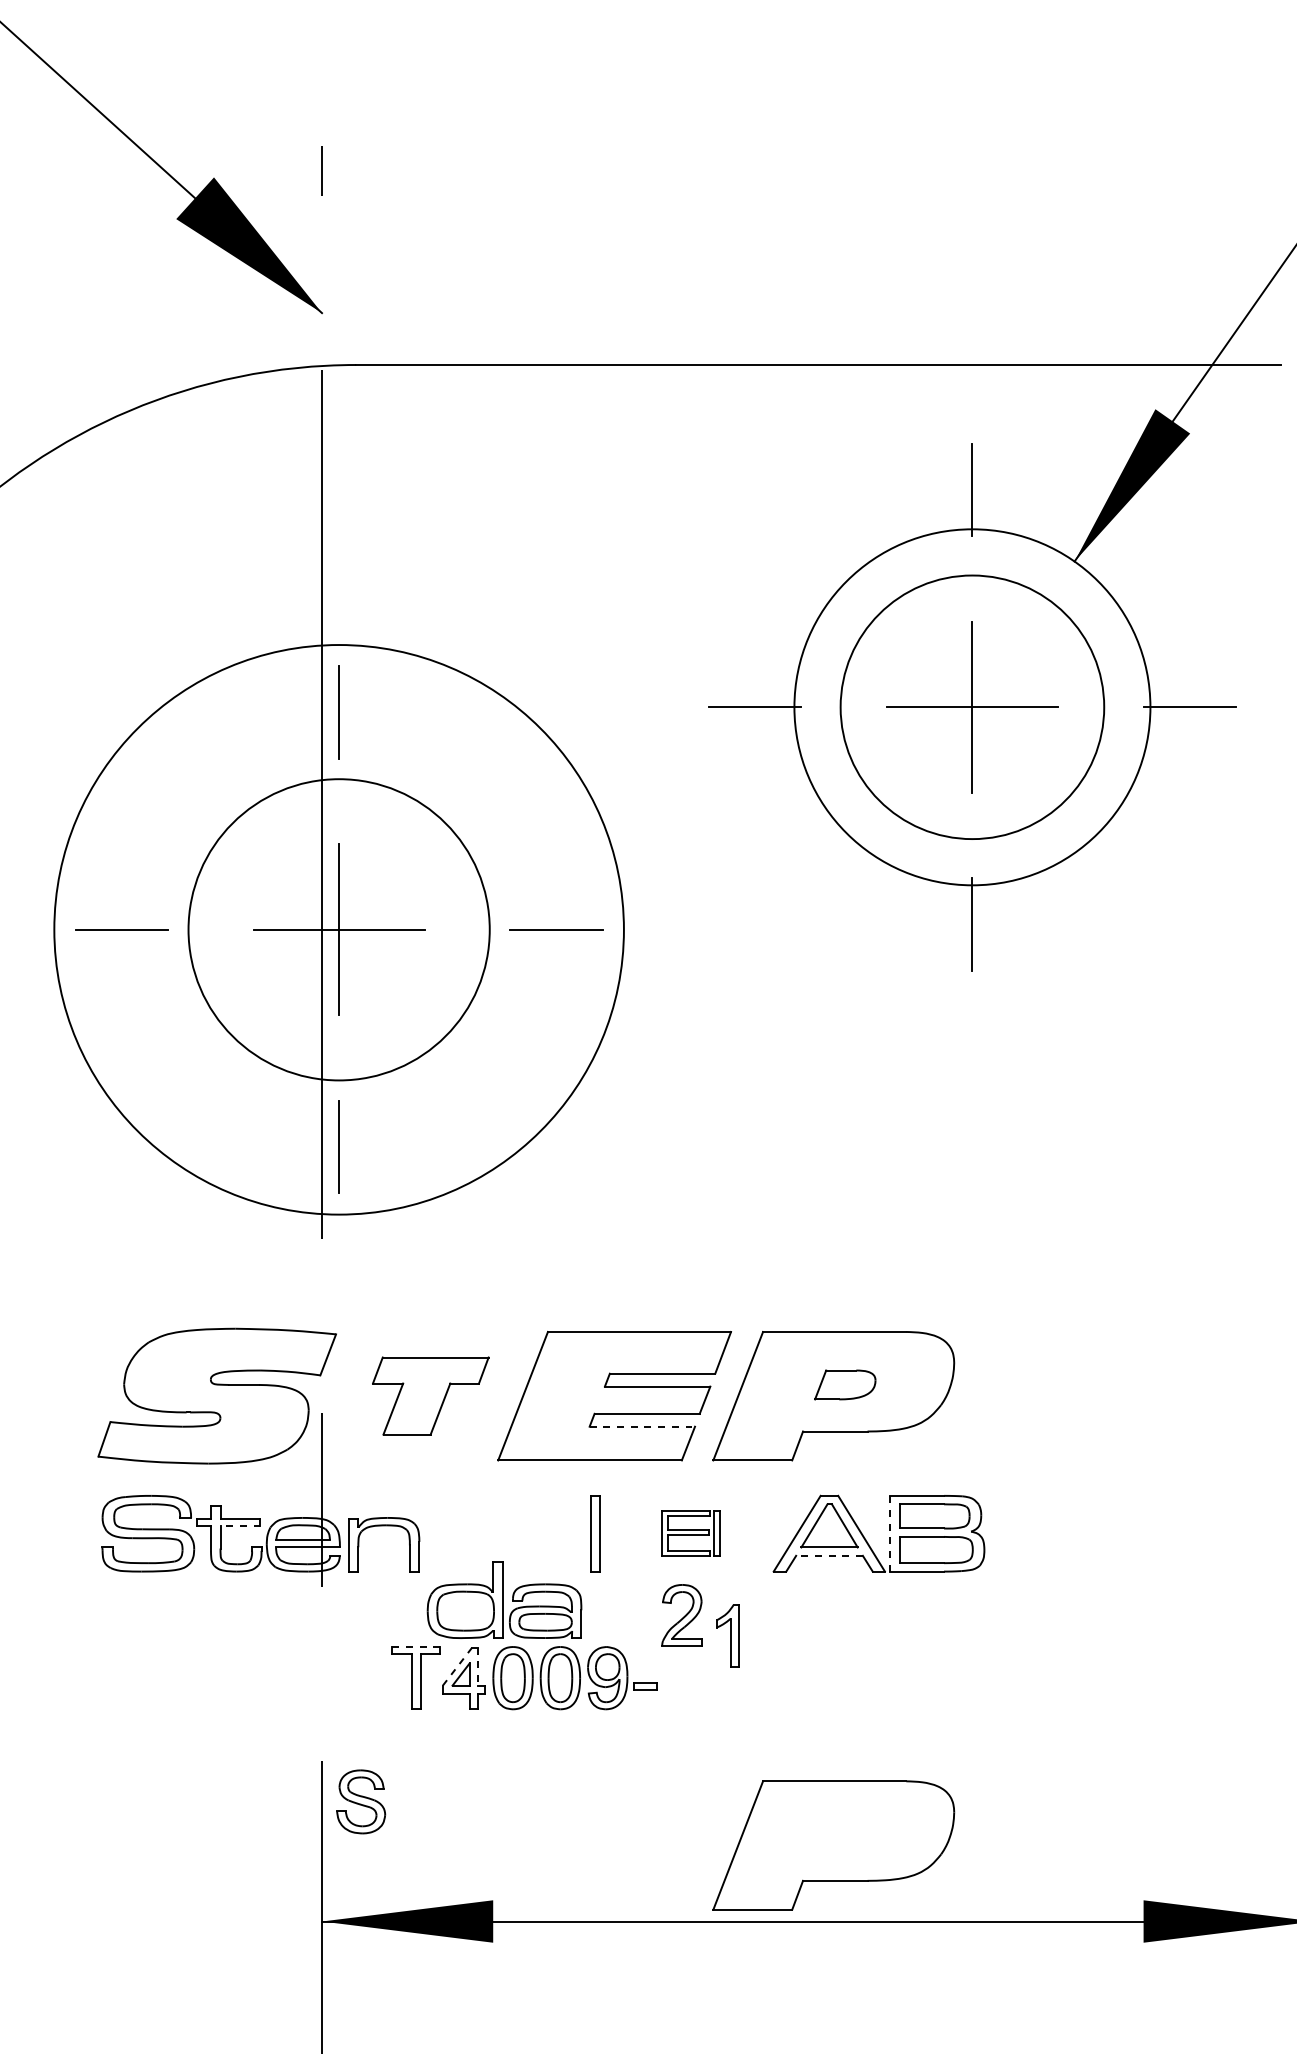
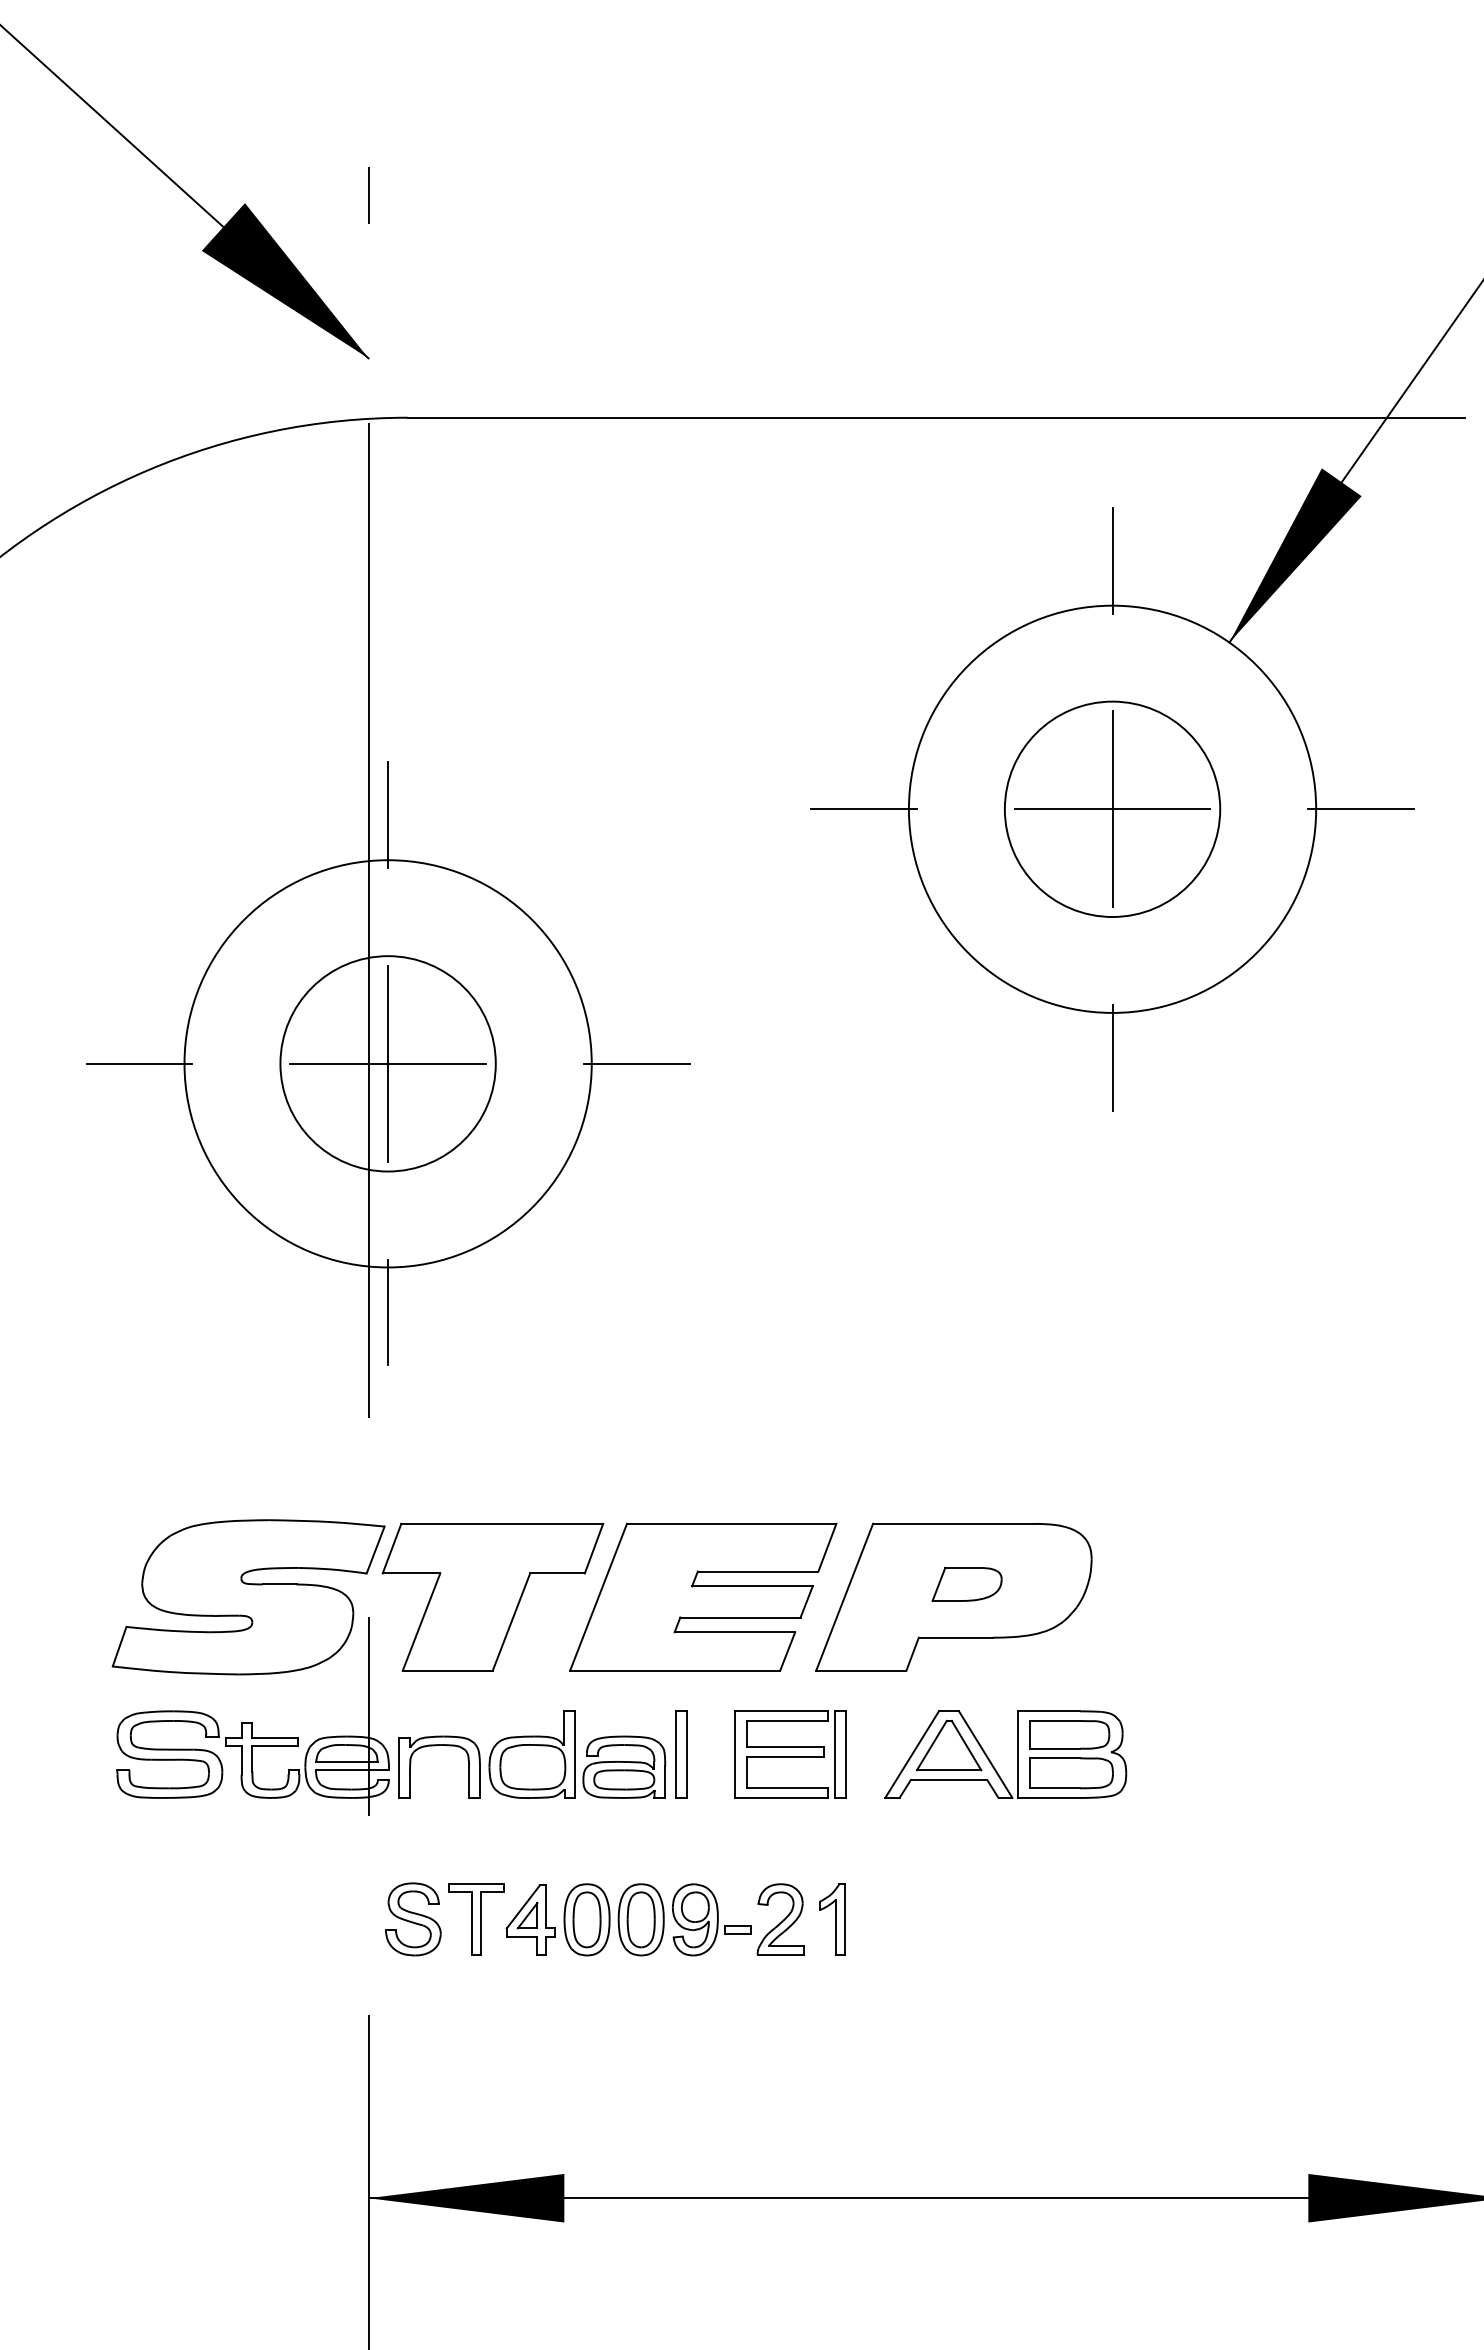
circle: (972, 707) -> (1112, 809), size x0.71
circle: (338, 929) -> (387, 1063), size x0.62
circle: (338, 929) -> (387, 1063), size x0.62
part: (430, 1395) -> (492, 1596), size x1.67
line: (642, 1426) -> (735, 1632), dashed -> solid
line: (240, 1526) -> (275, 1746), dashed -> solid
part: (690, 1533) -> (790, 1754), size x1.67
line: (889, 1533) -> (1017, 1754), dashed -> solid
line: (829, 1555) -> (948, 1779), dashed -> solid
part: (504, 1600) -> (577, 1754), moved
part: (682, 1615) -> (780, 1919), moved
part: (727, 1635) -> (832, 1919), moved
line: (416, 1647) -> (476, 1884), dashed -> solid
line: (457, 1666) -> (523, 1906), dashed -> solid
line: (477, 1666) -> (546, 1906), dashed -> solid
part: (361, 1801) -> (413, 1919), moved
part: (833, 1844) -> (953, 2110), removed

